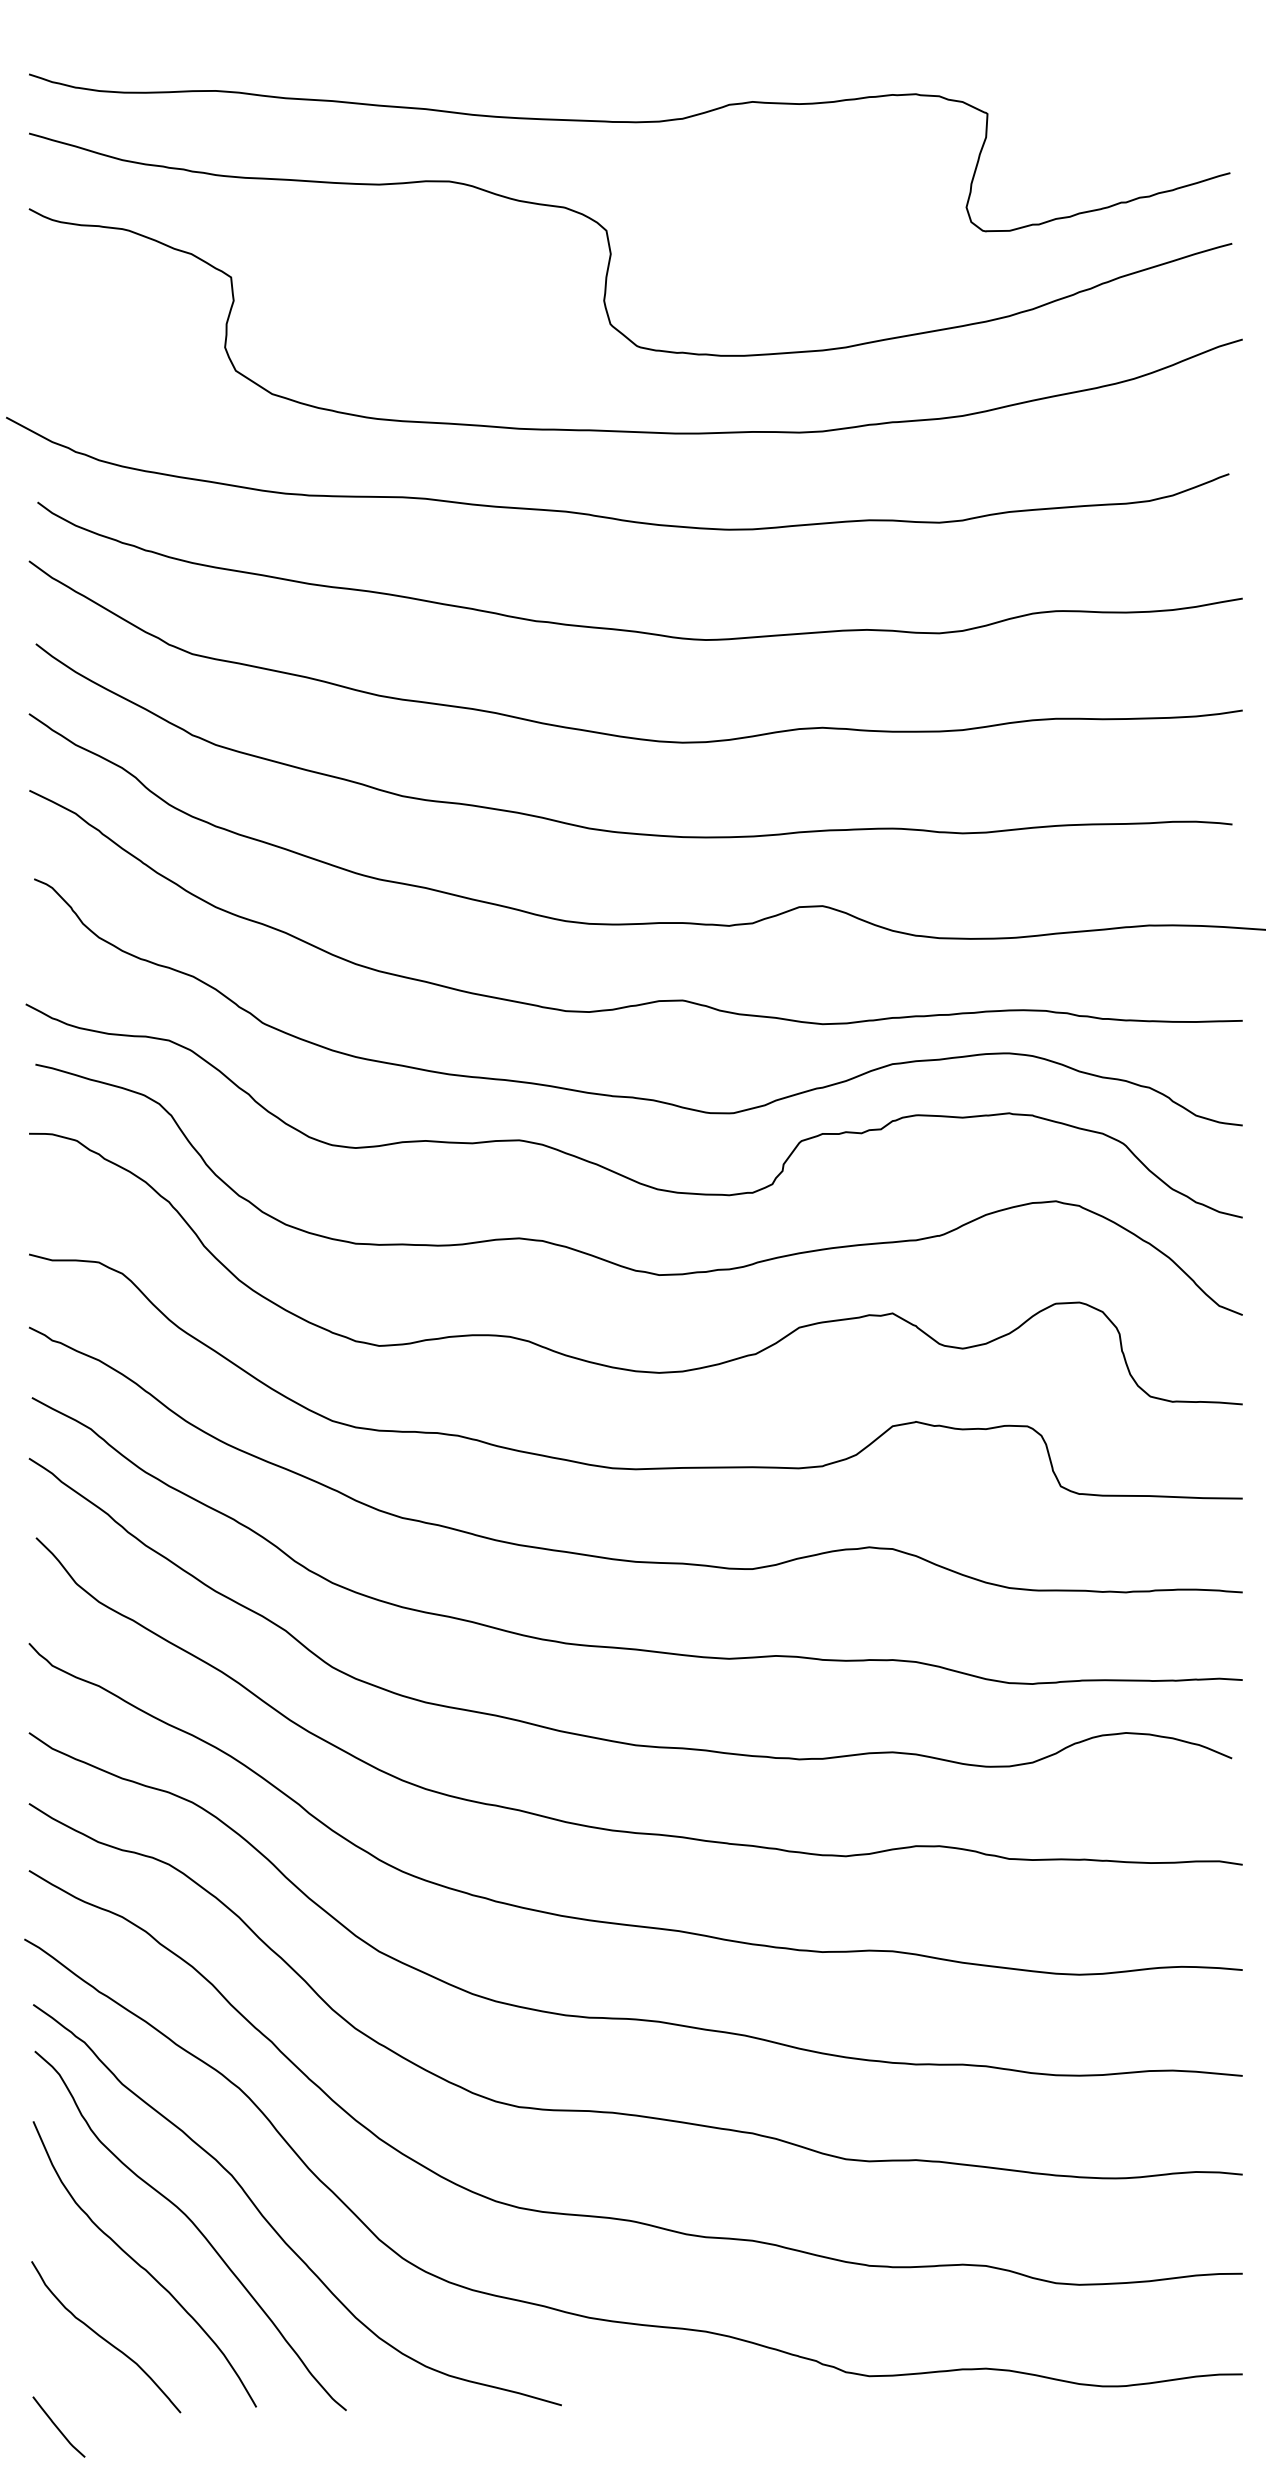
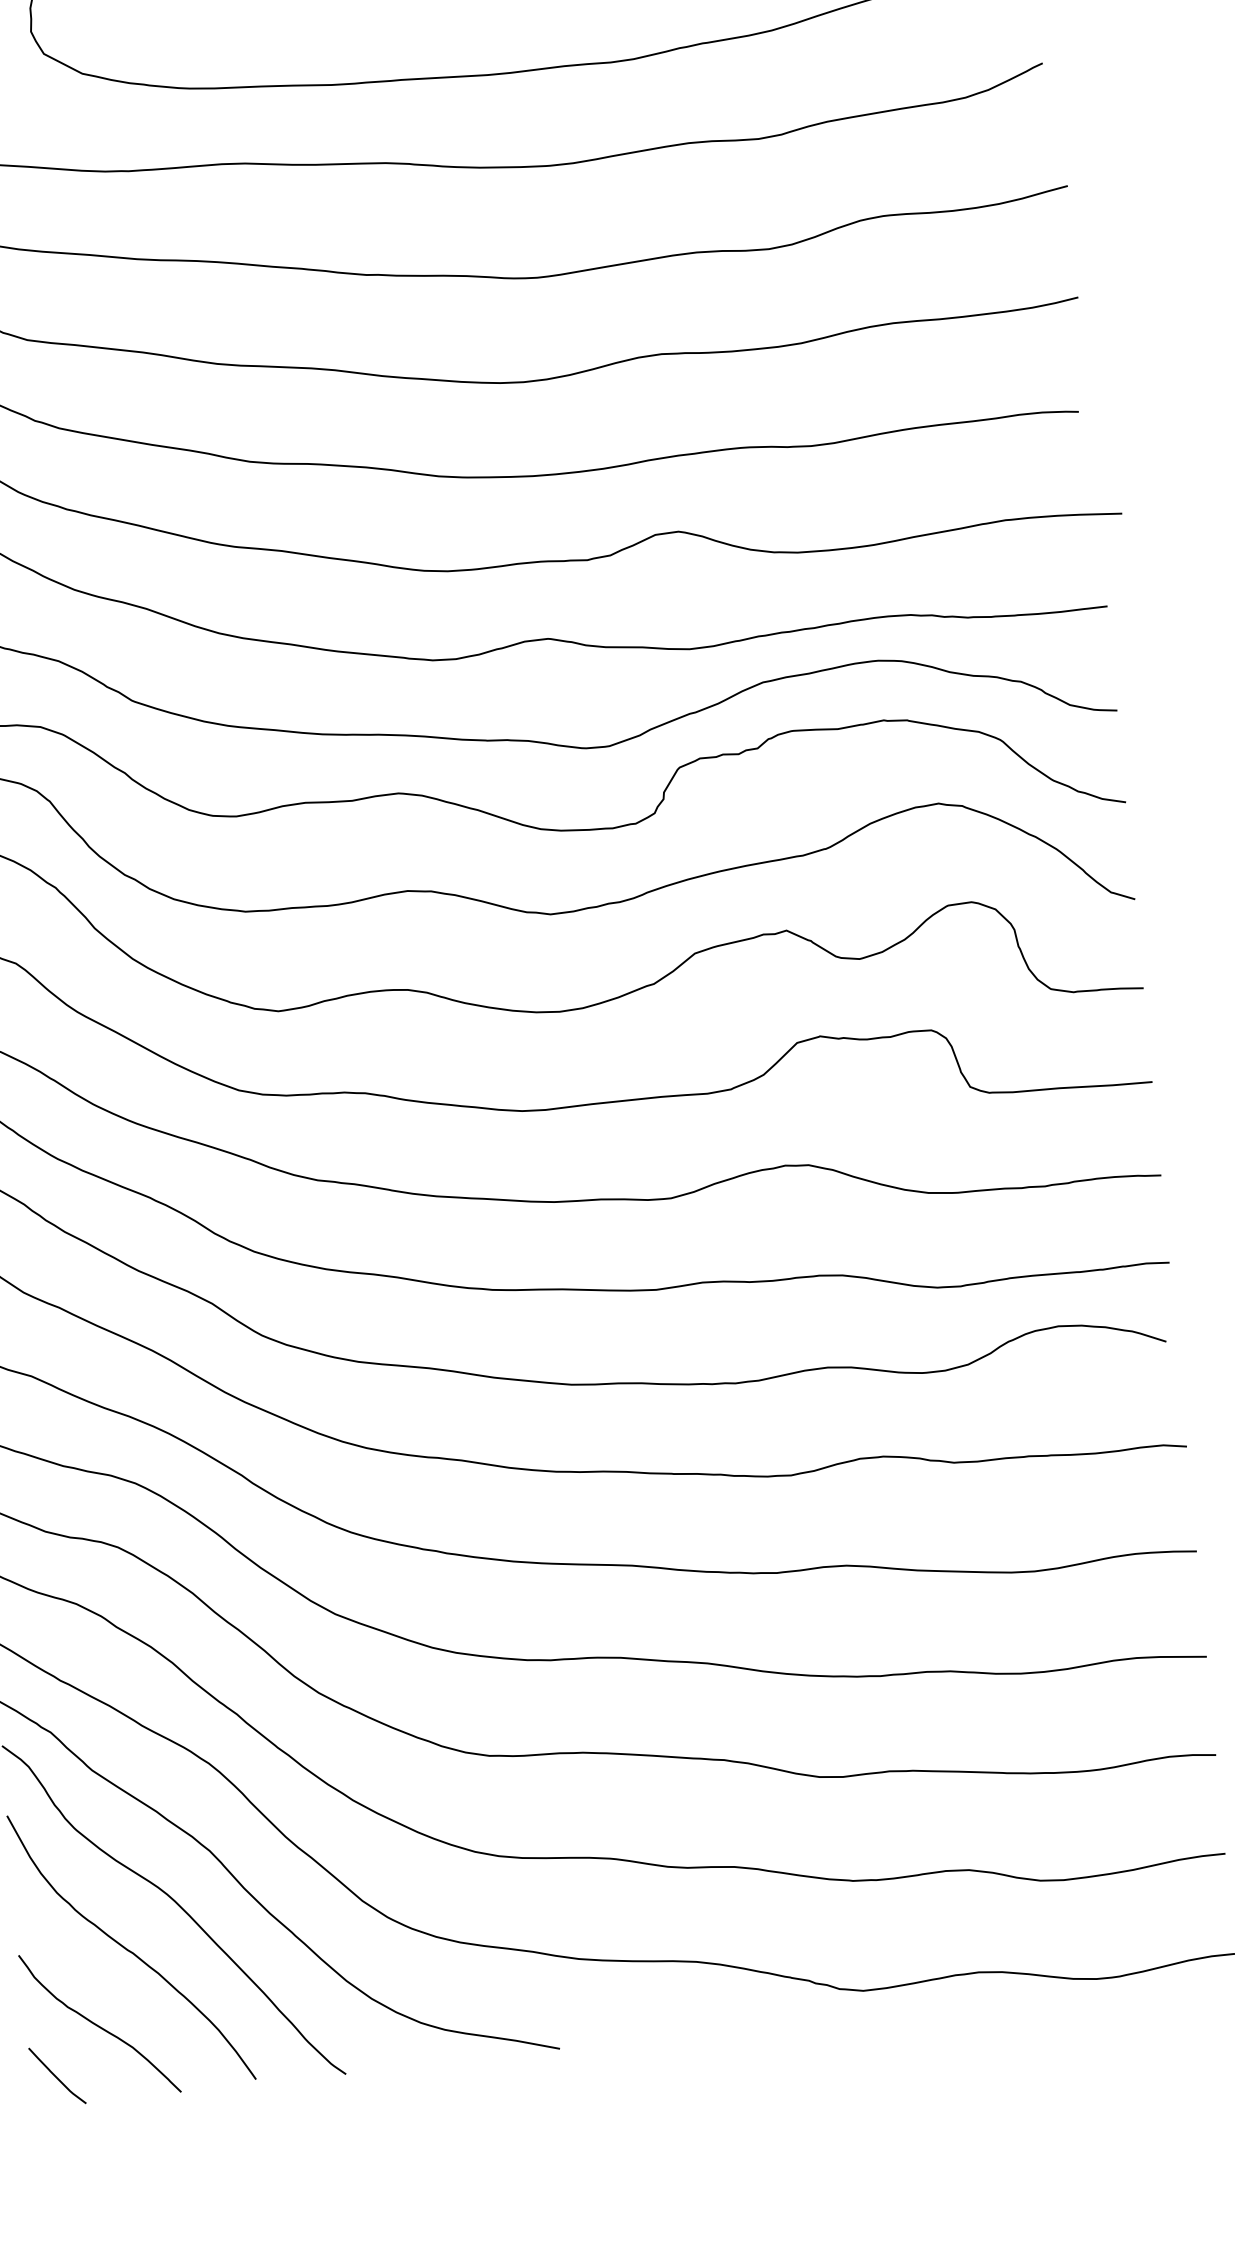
curve: (57, 2426) -> (55, 2075), moved

